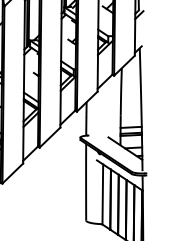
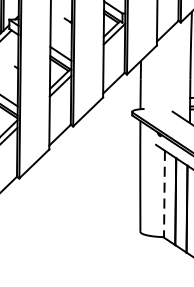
line: (102, 194) -> (163, 194), solid -> dashed

